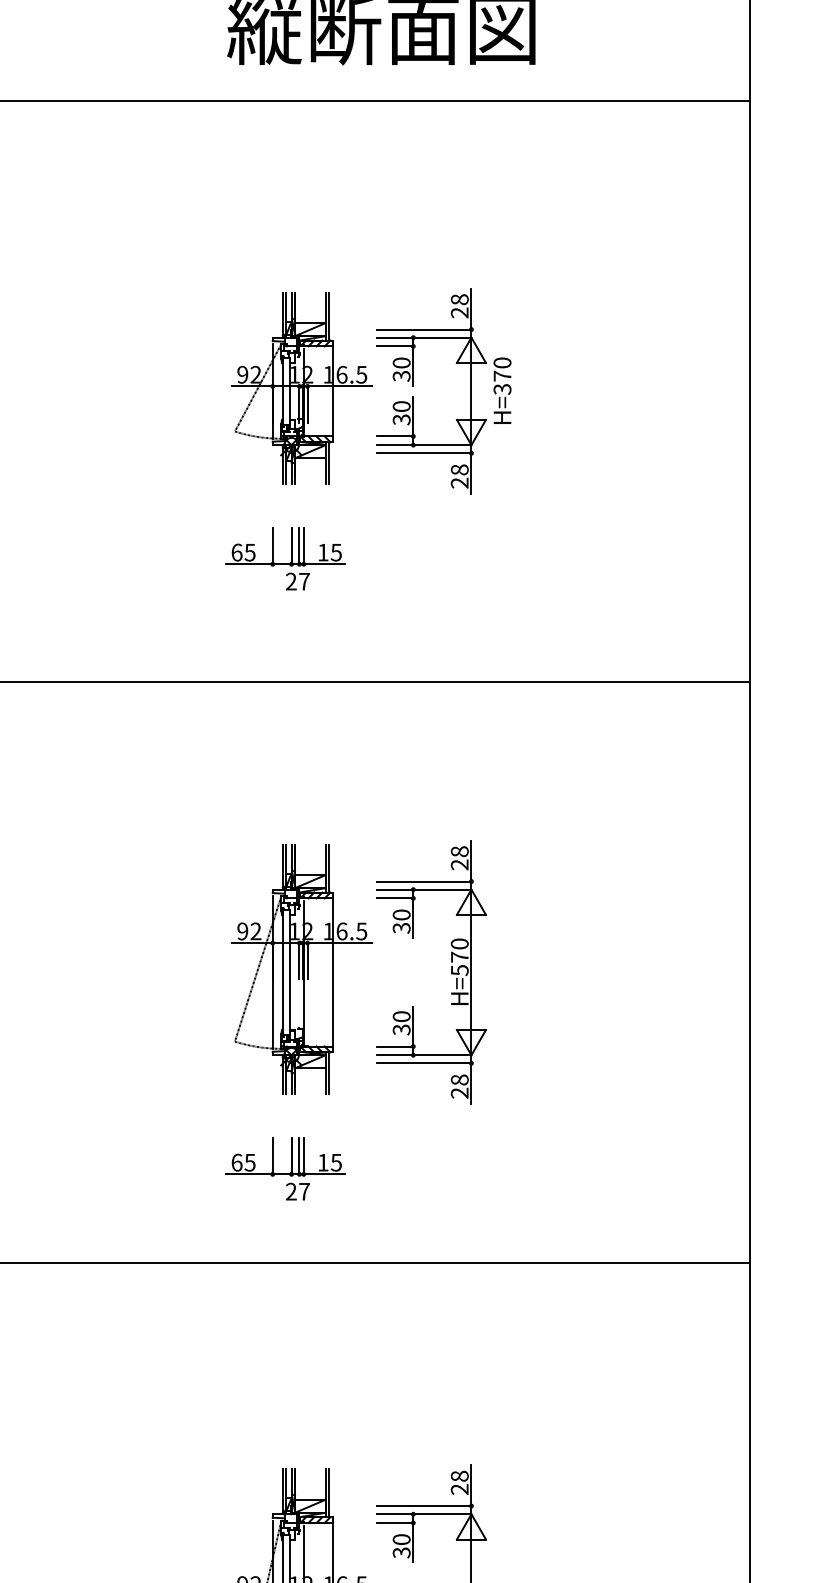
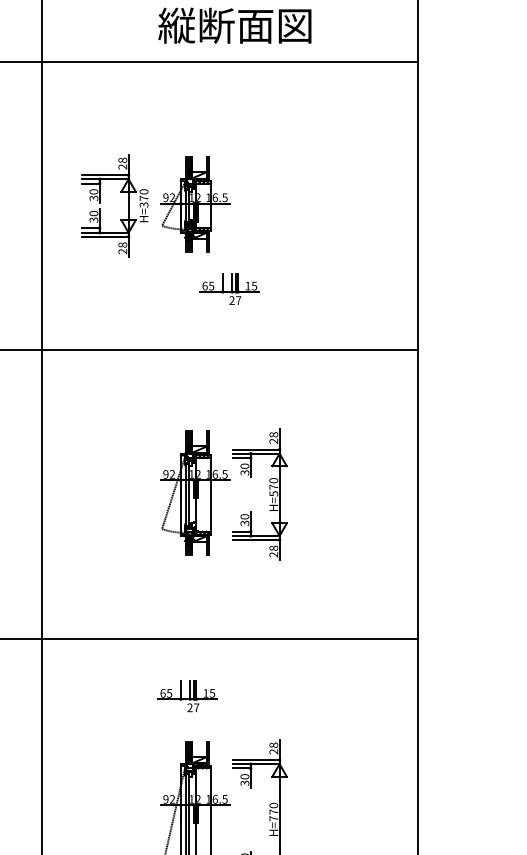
part: (471, 390) -> (128, 205), moved
part: (286, 557) -> (229, 288), moved
part: (286, 1168) -> (187, 696), moved

